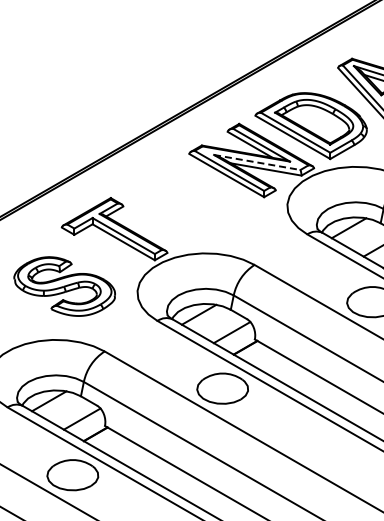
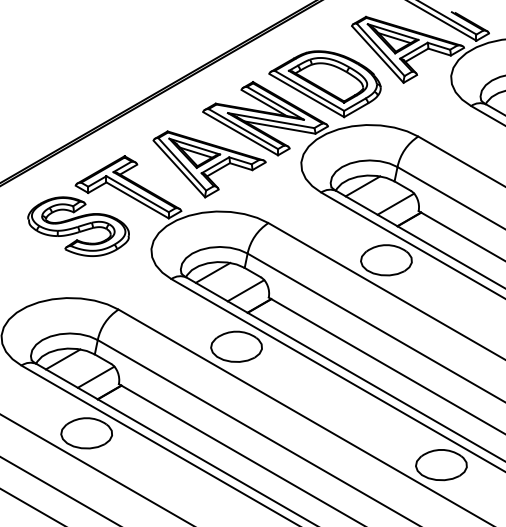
line: (257, 162) -> (271, 120), dashed -> solid
part: (195, 206) -> (209, 164), added
part: (64, 286) -> (78, 226), moved

